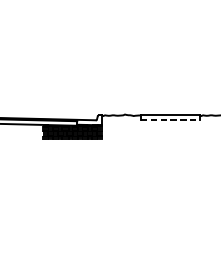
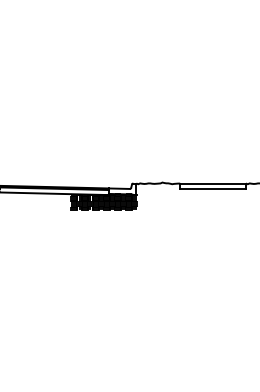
line: (170, 120) -> (213, 189), dashed -> solid

